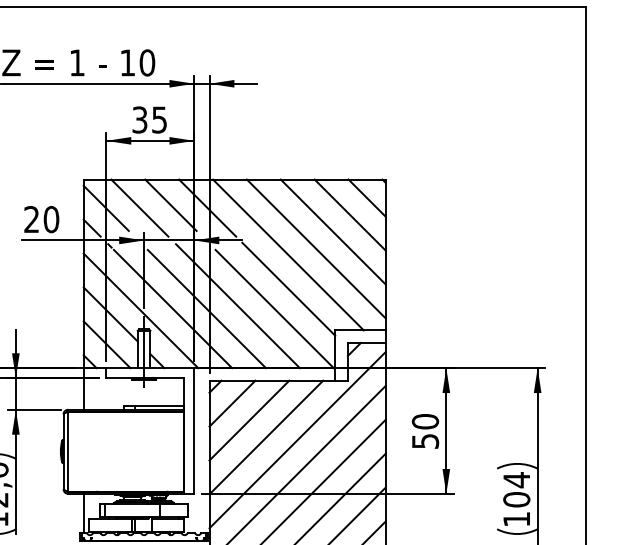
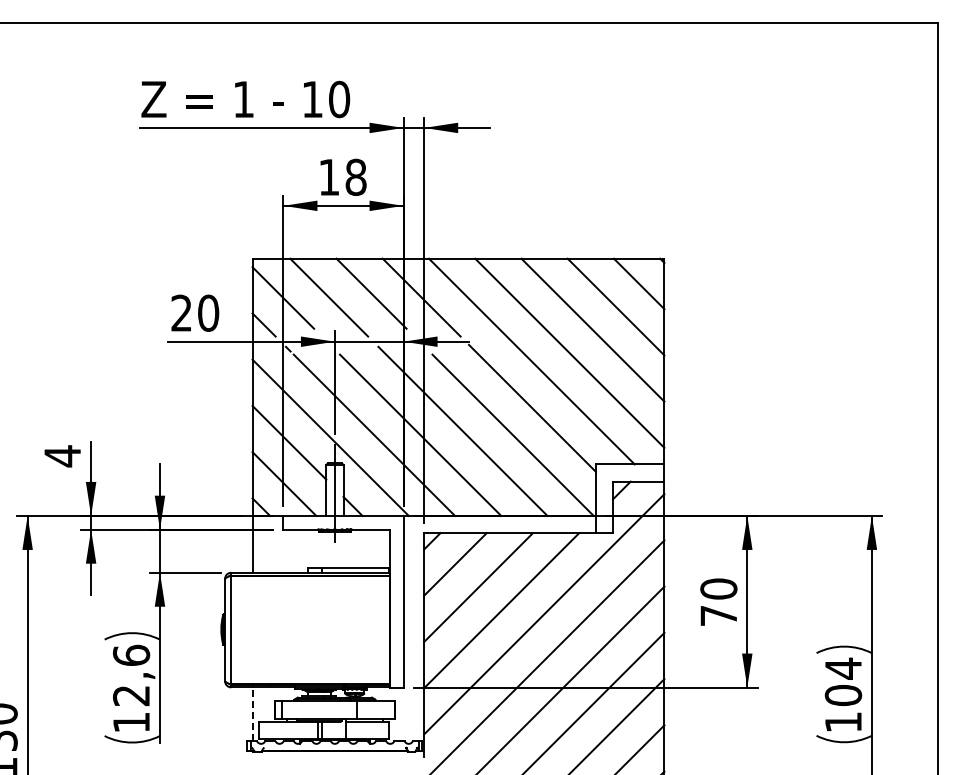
text: (149, 120) -> (342, 177), 35 -> 18
text: (425, 441) -> (718, 615), 50 -> 70
line: (83, 513) -> (252, 714), solid -> dashed

